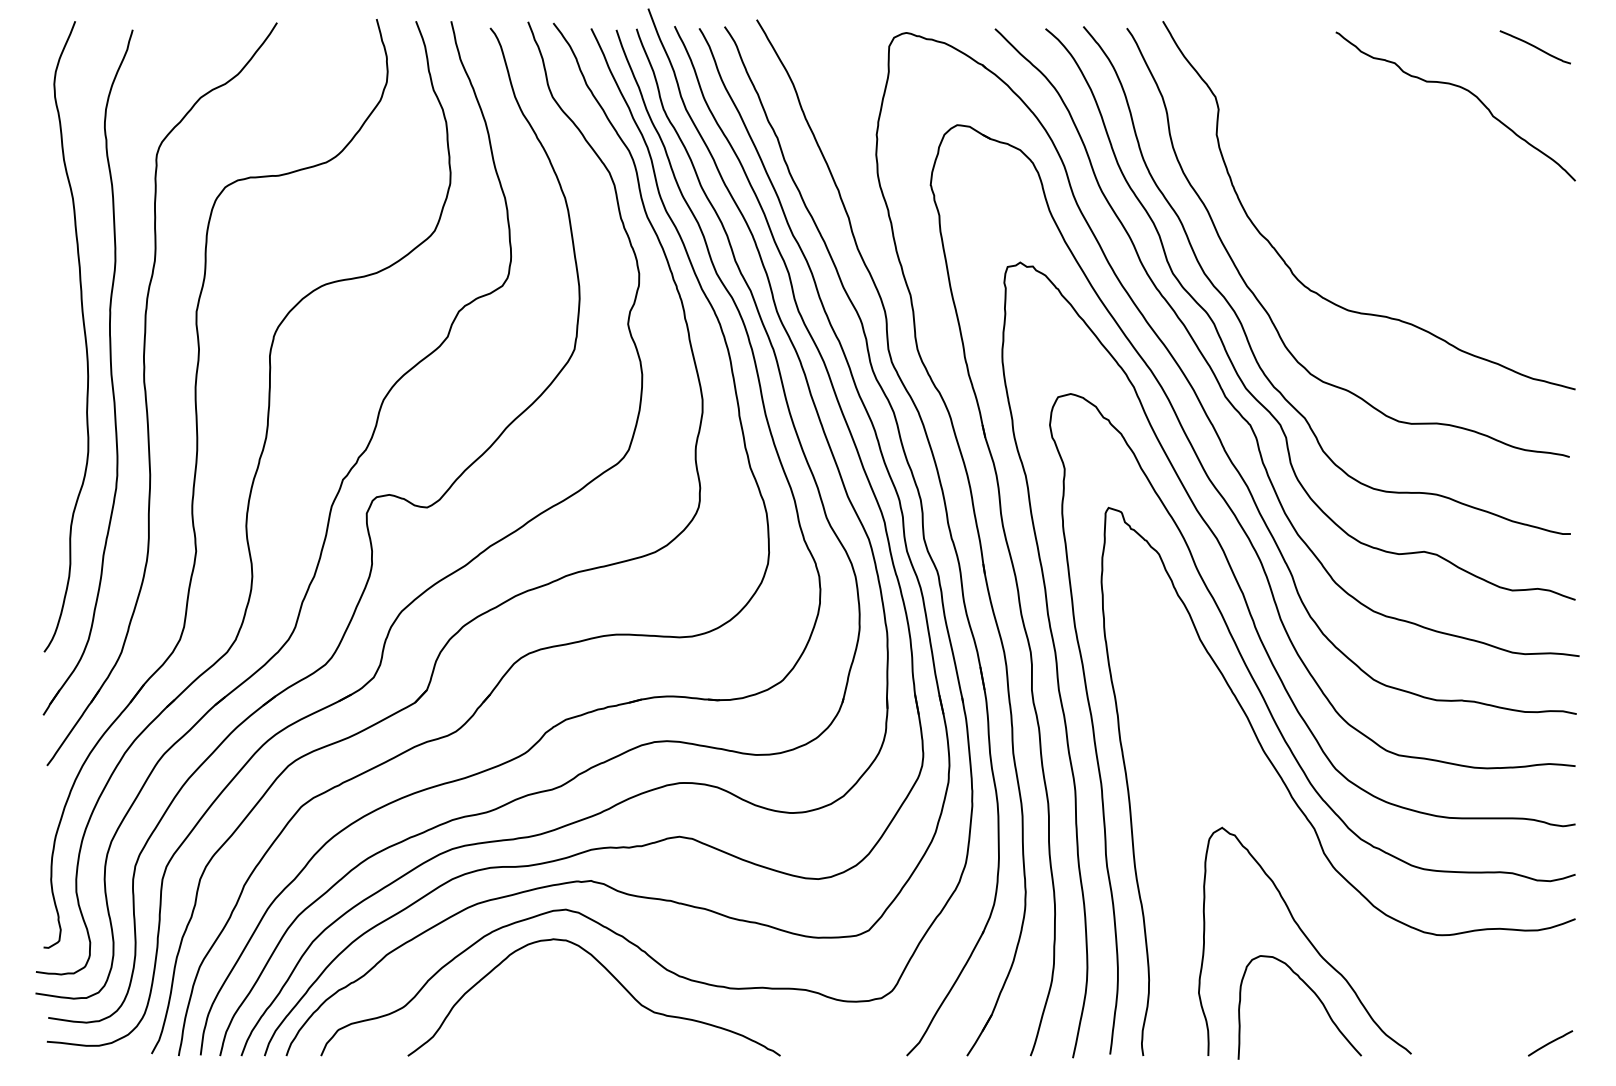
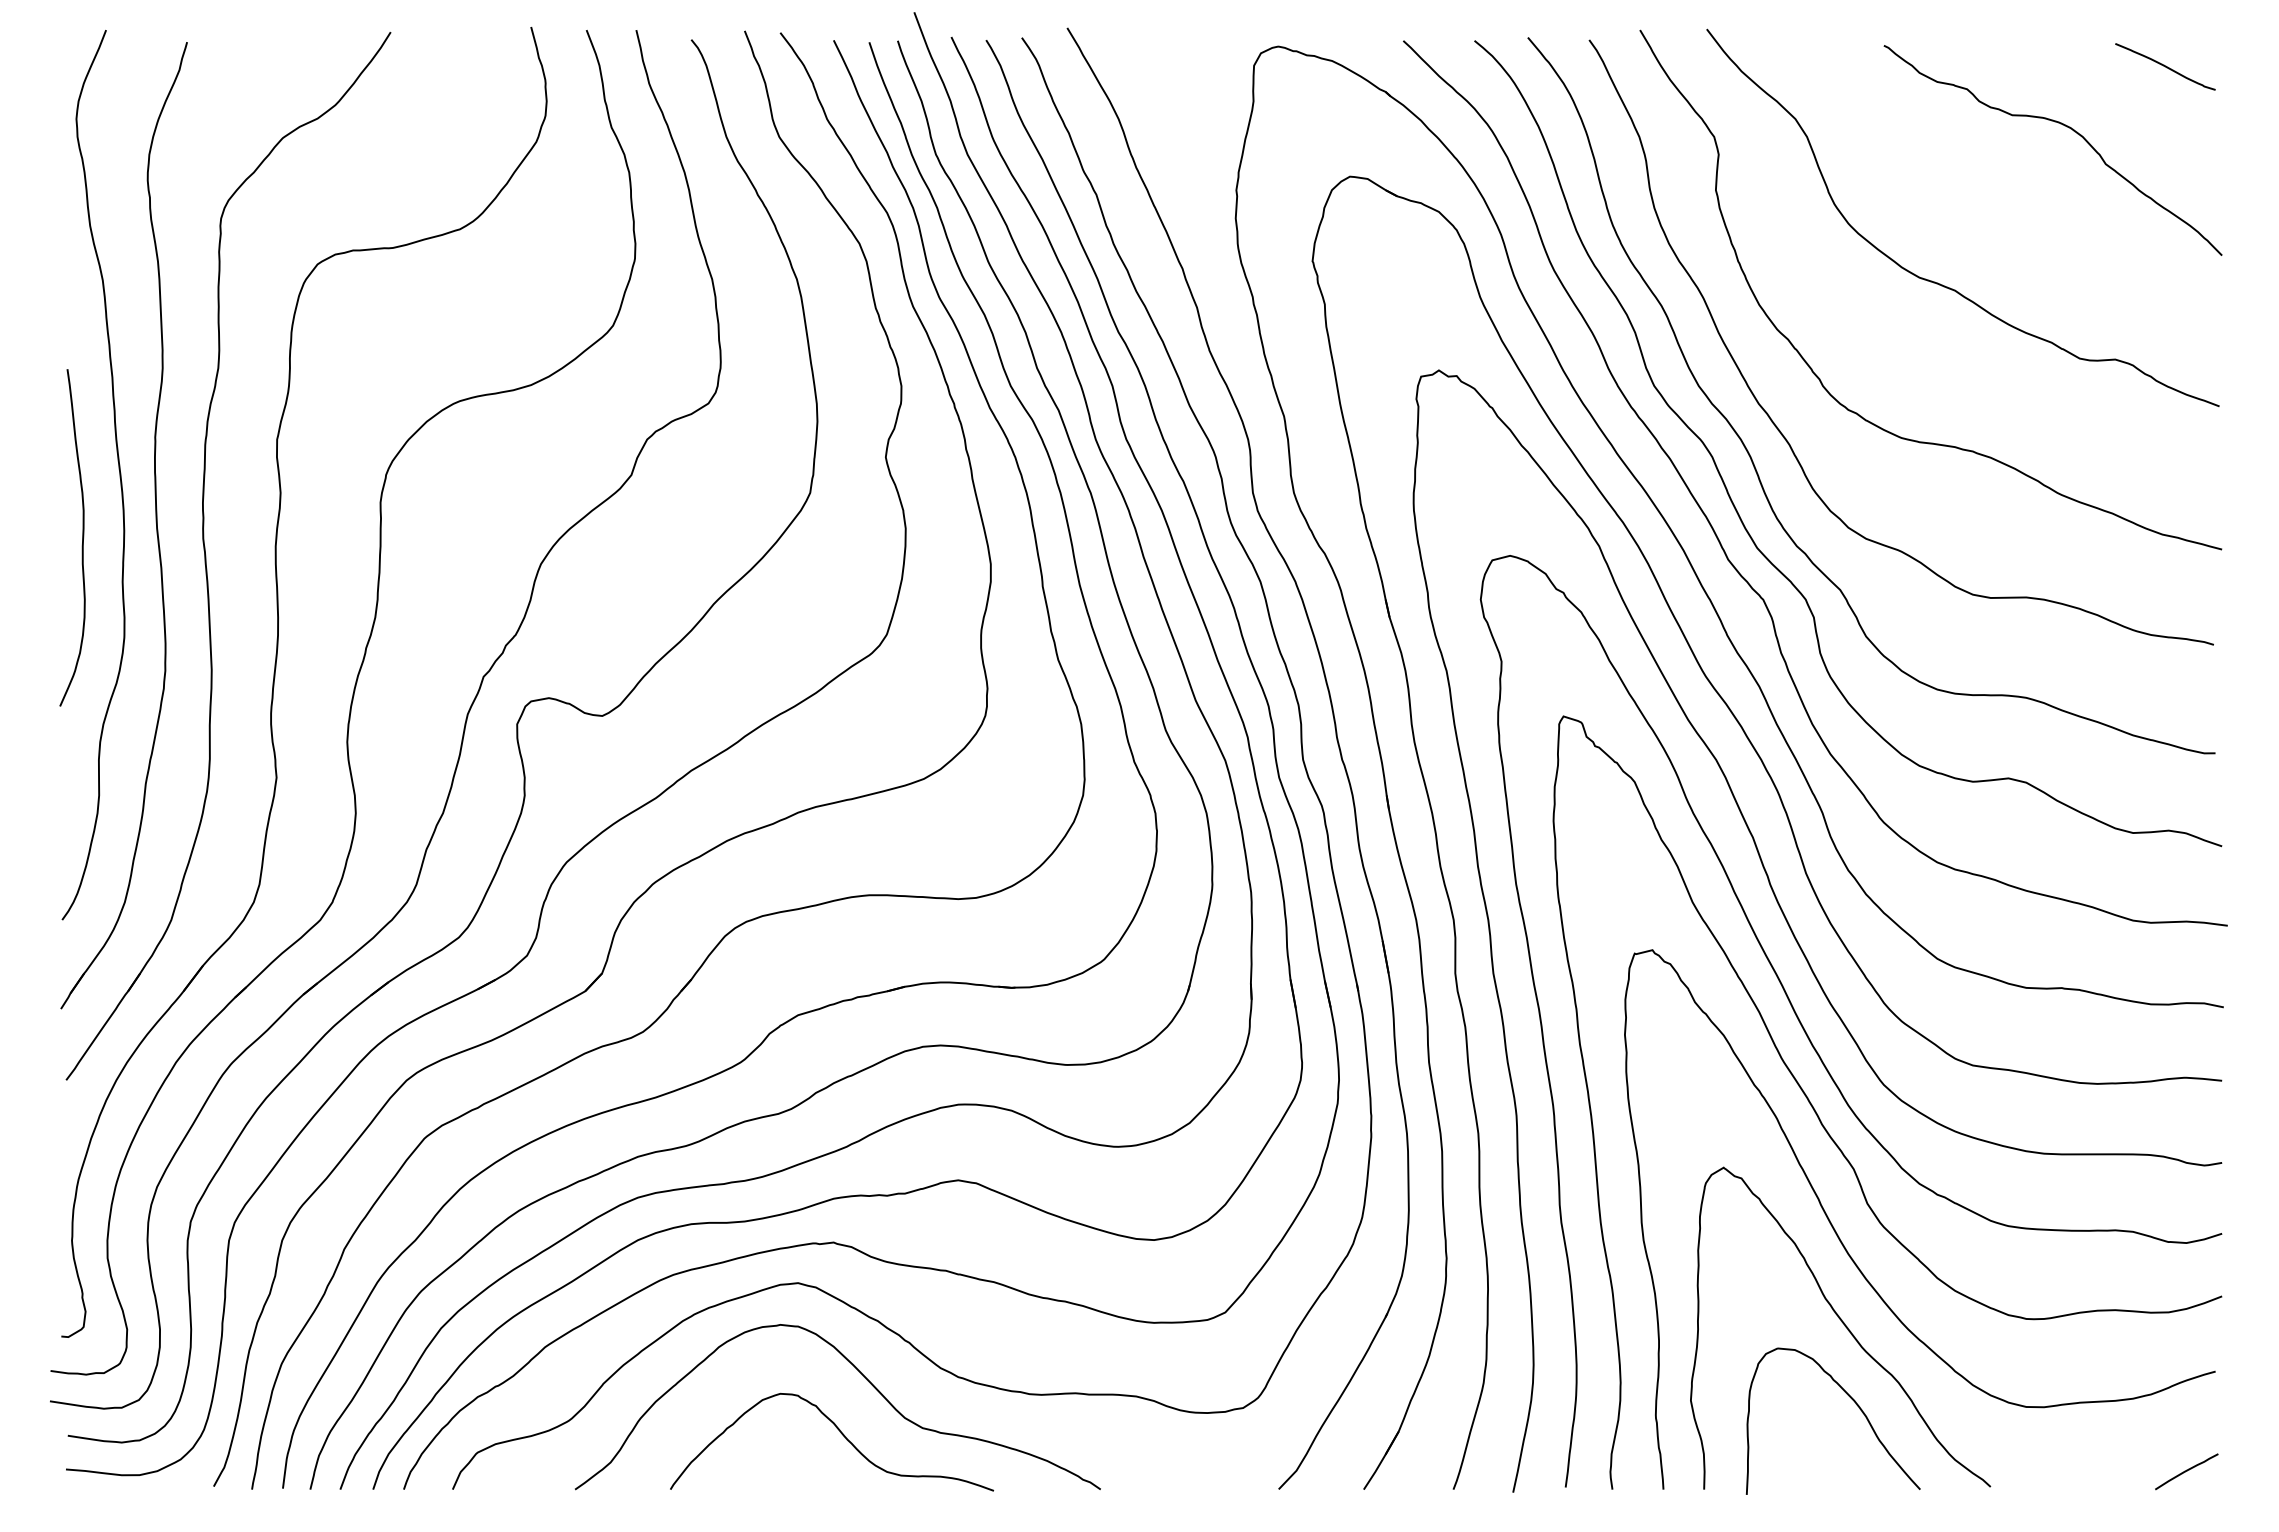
curve: (1372, 199) -> (1935, 281), added
curve: (58, 380) -> (82, 537), added
curve: (1316, 895) -> (1856, 1263), added
curve: (596, 1016) -> (840, 1433), added

